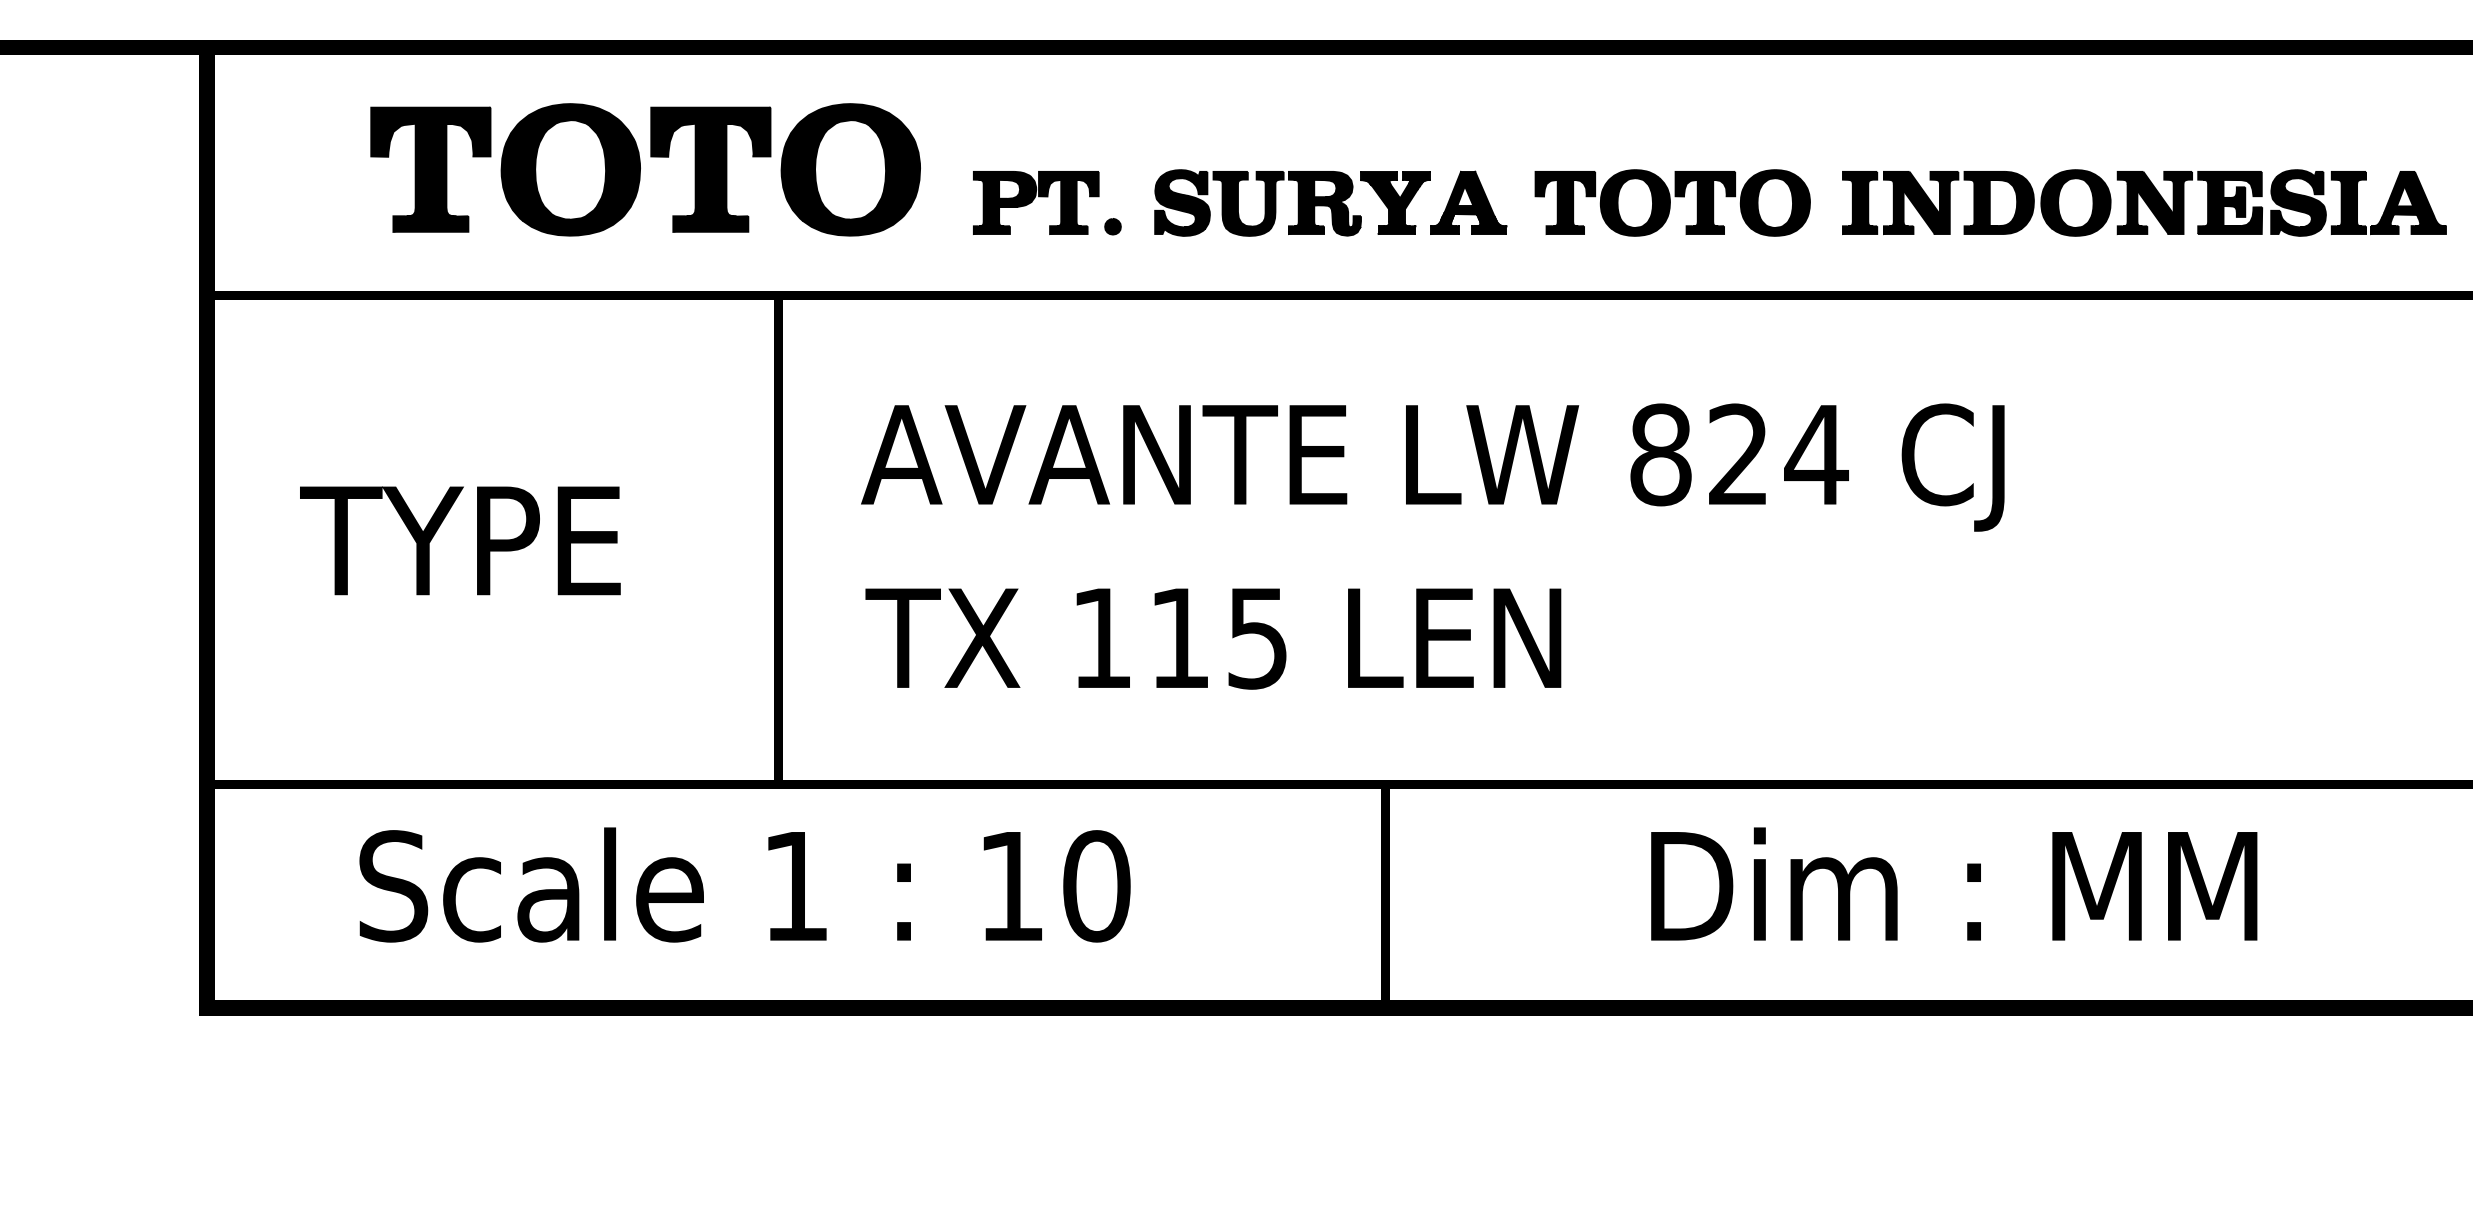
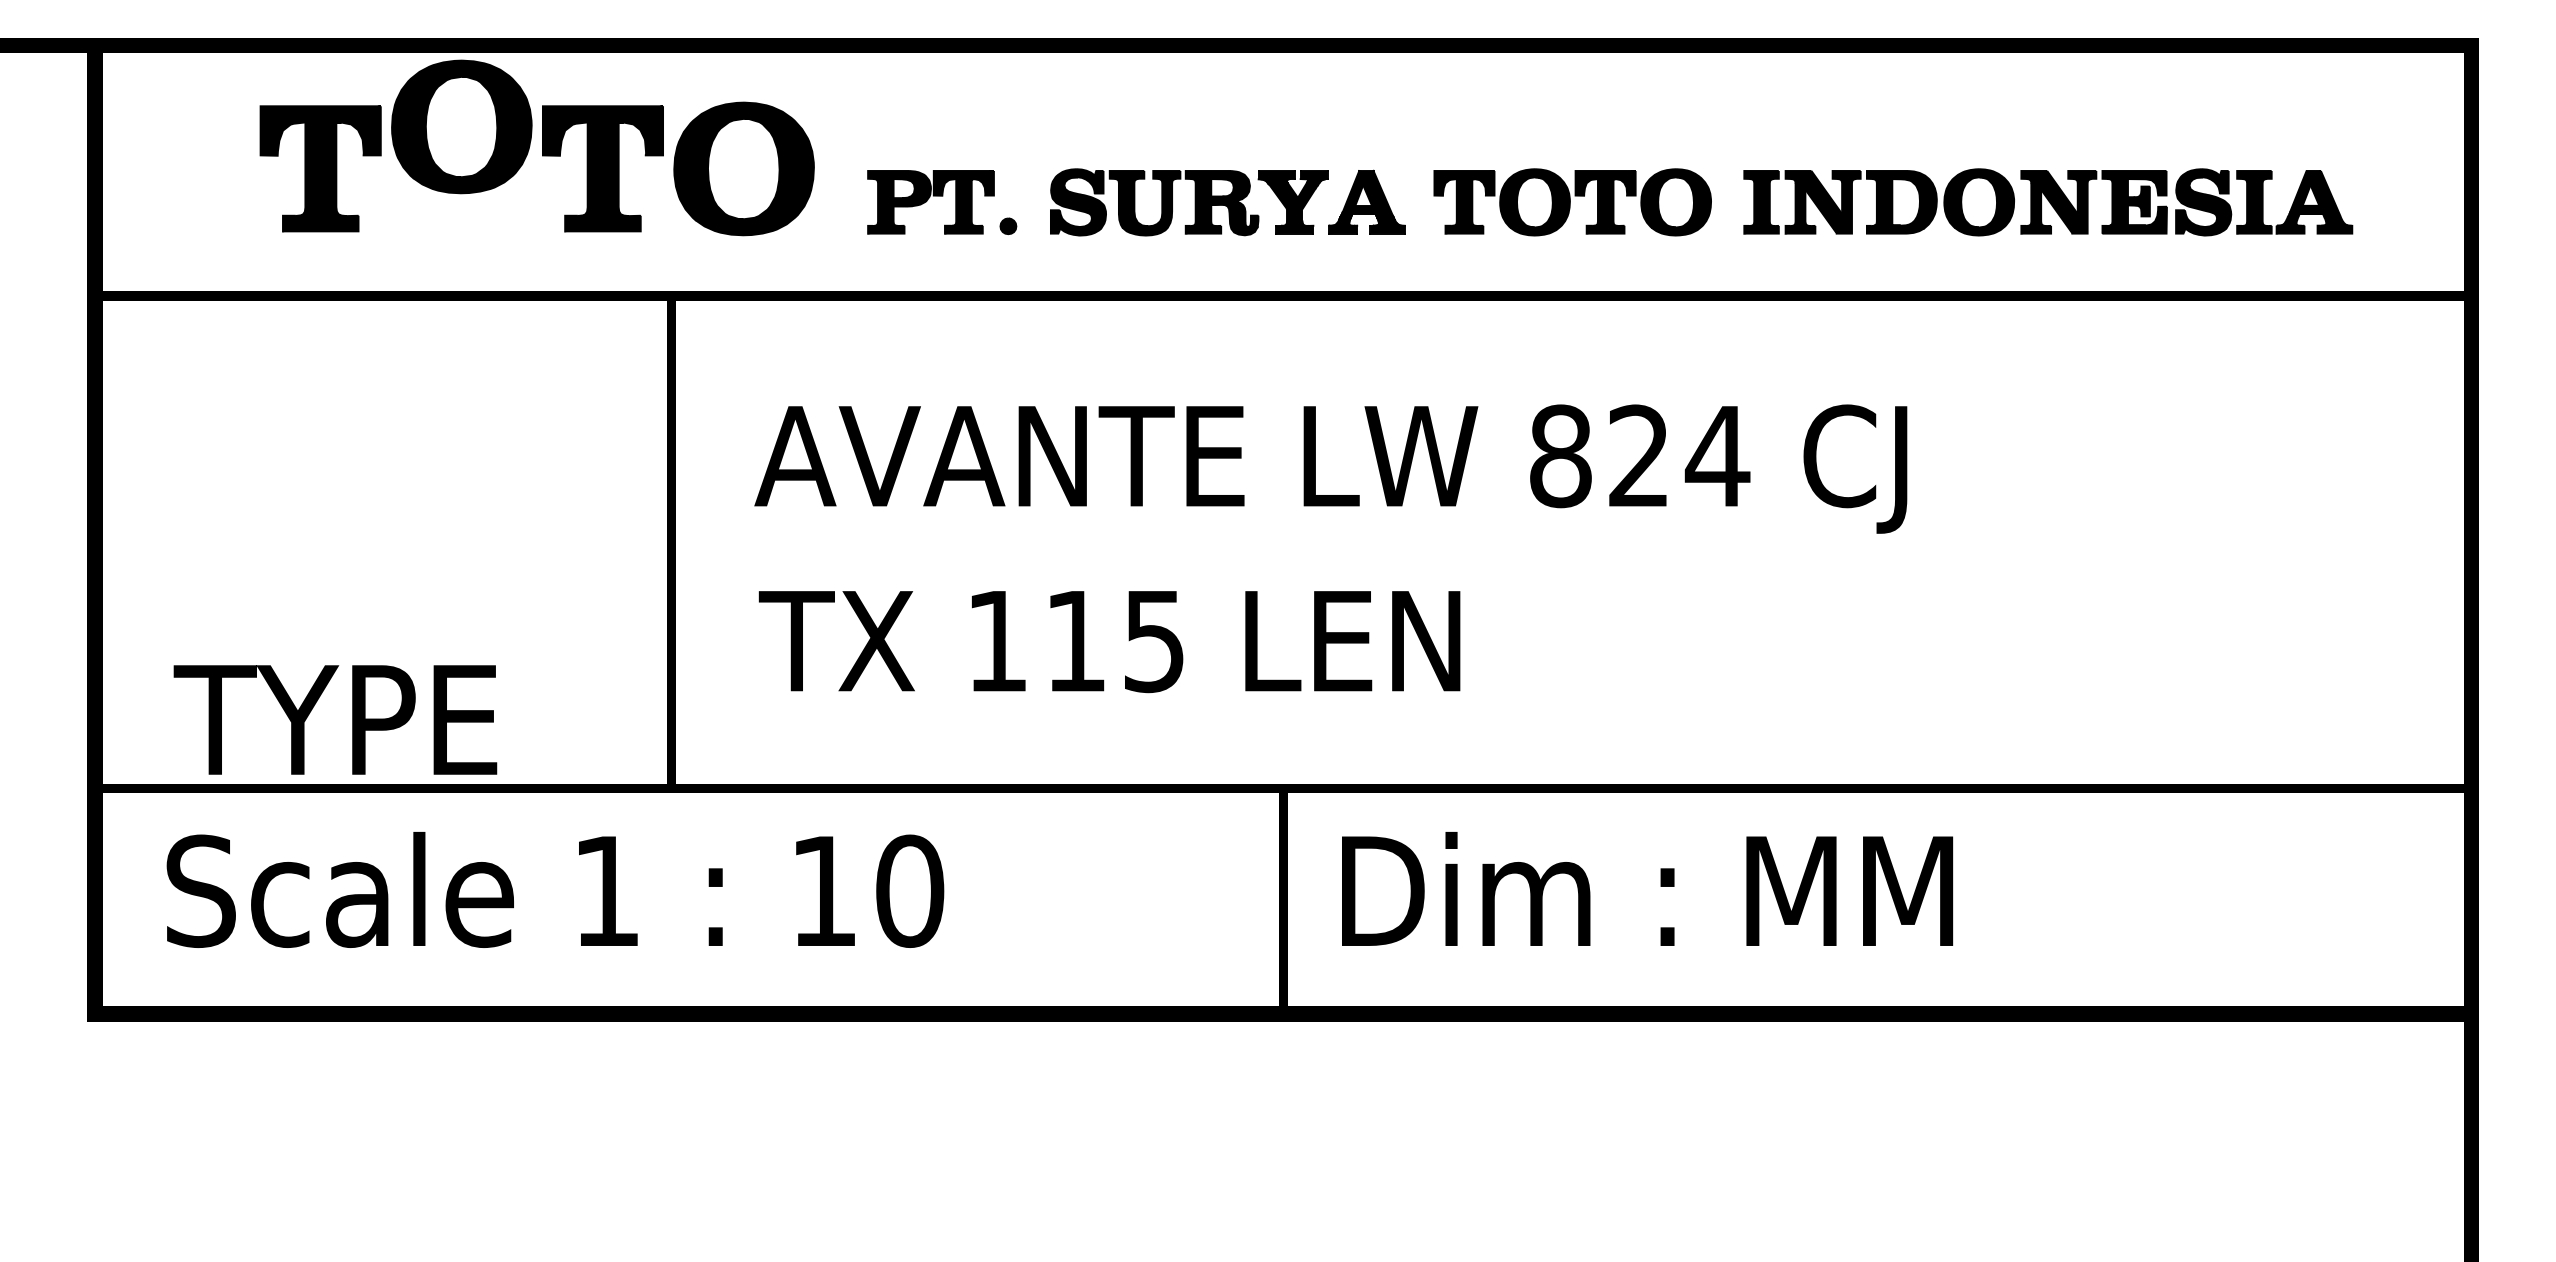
part: (570, 169) -> (461, 126), moved
text: (460, 540) -> (335, 719), moved
text: (1954, 883) -> (1647, 888), moved
text: (745, 884) -> (555, 889), moved

